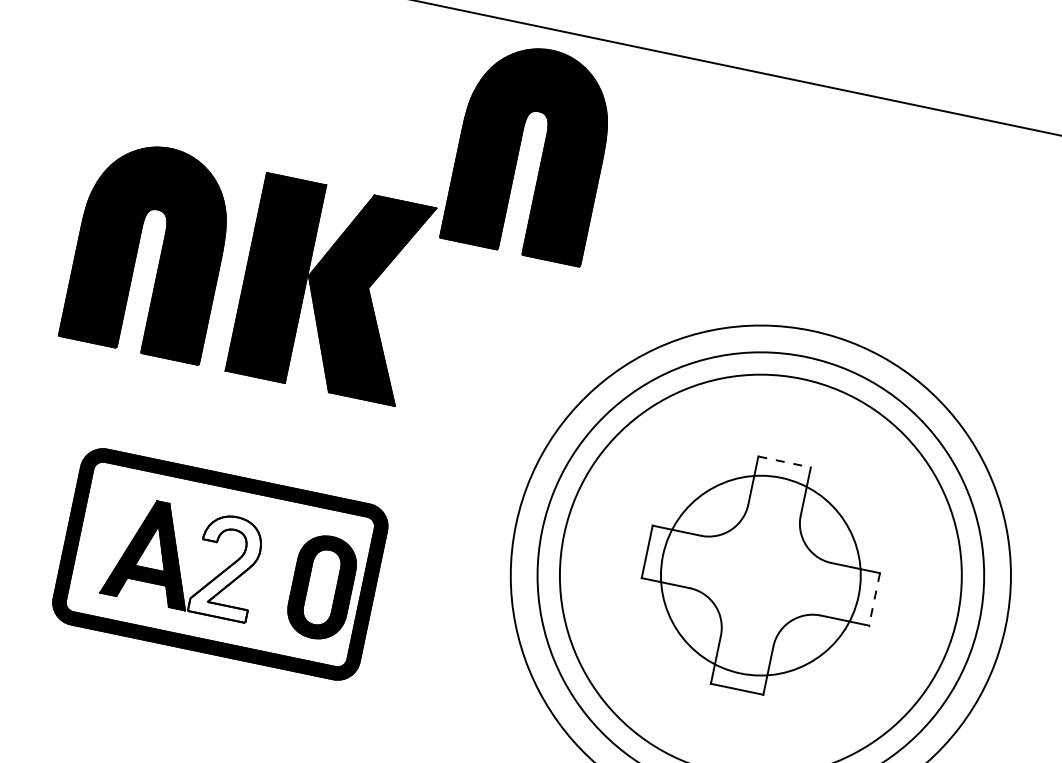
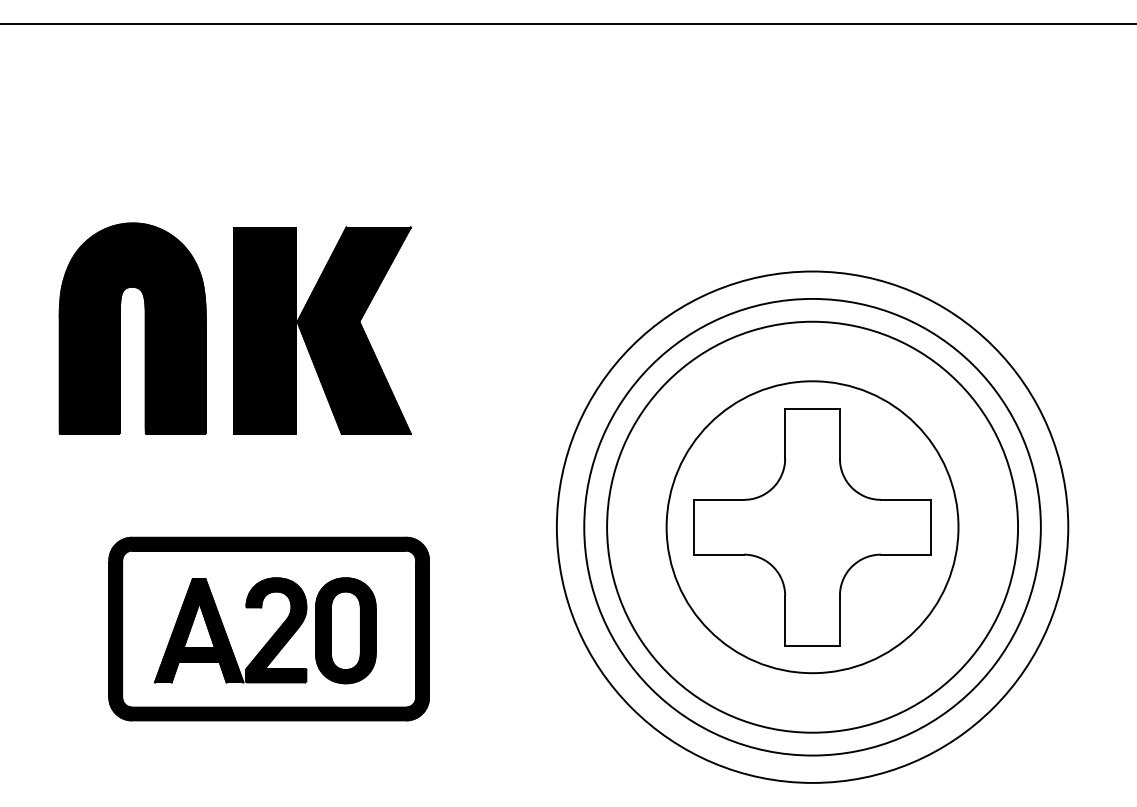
part: (519, 148) -> (481, 150), removed
line: (785, 462) -> (813, 408), dashed -> solid
fill: (227, 567) -> (276, 630), added
circle: (760, 575) -> (812, 527), size x1.43
part: (321, 587) -> (345, 630), moved
line: (874, 599) -> (931, 527), dashed -> solid

